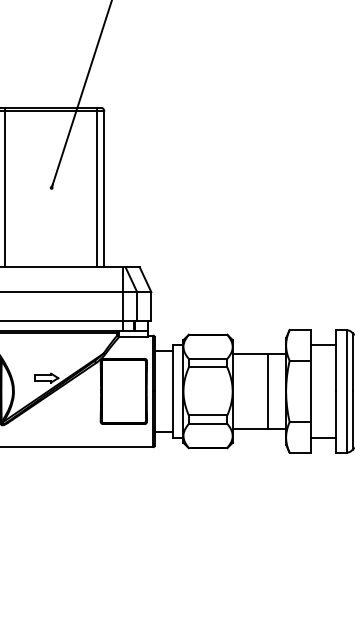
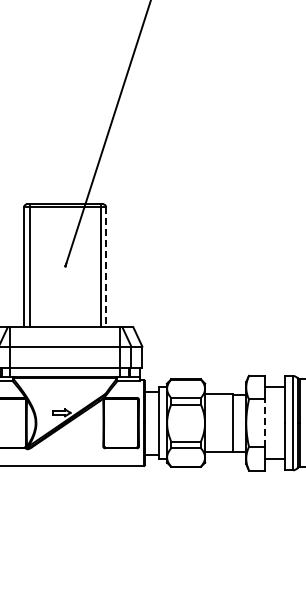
line: (104, 189) -> (106, 267), solid -> dashed
line: (311, 391) -> (265, 423), solid -> dashed

